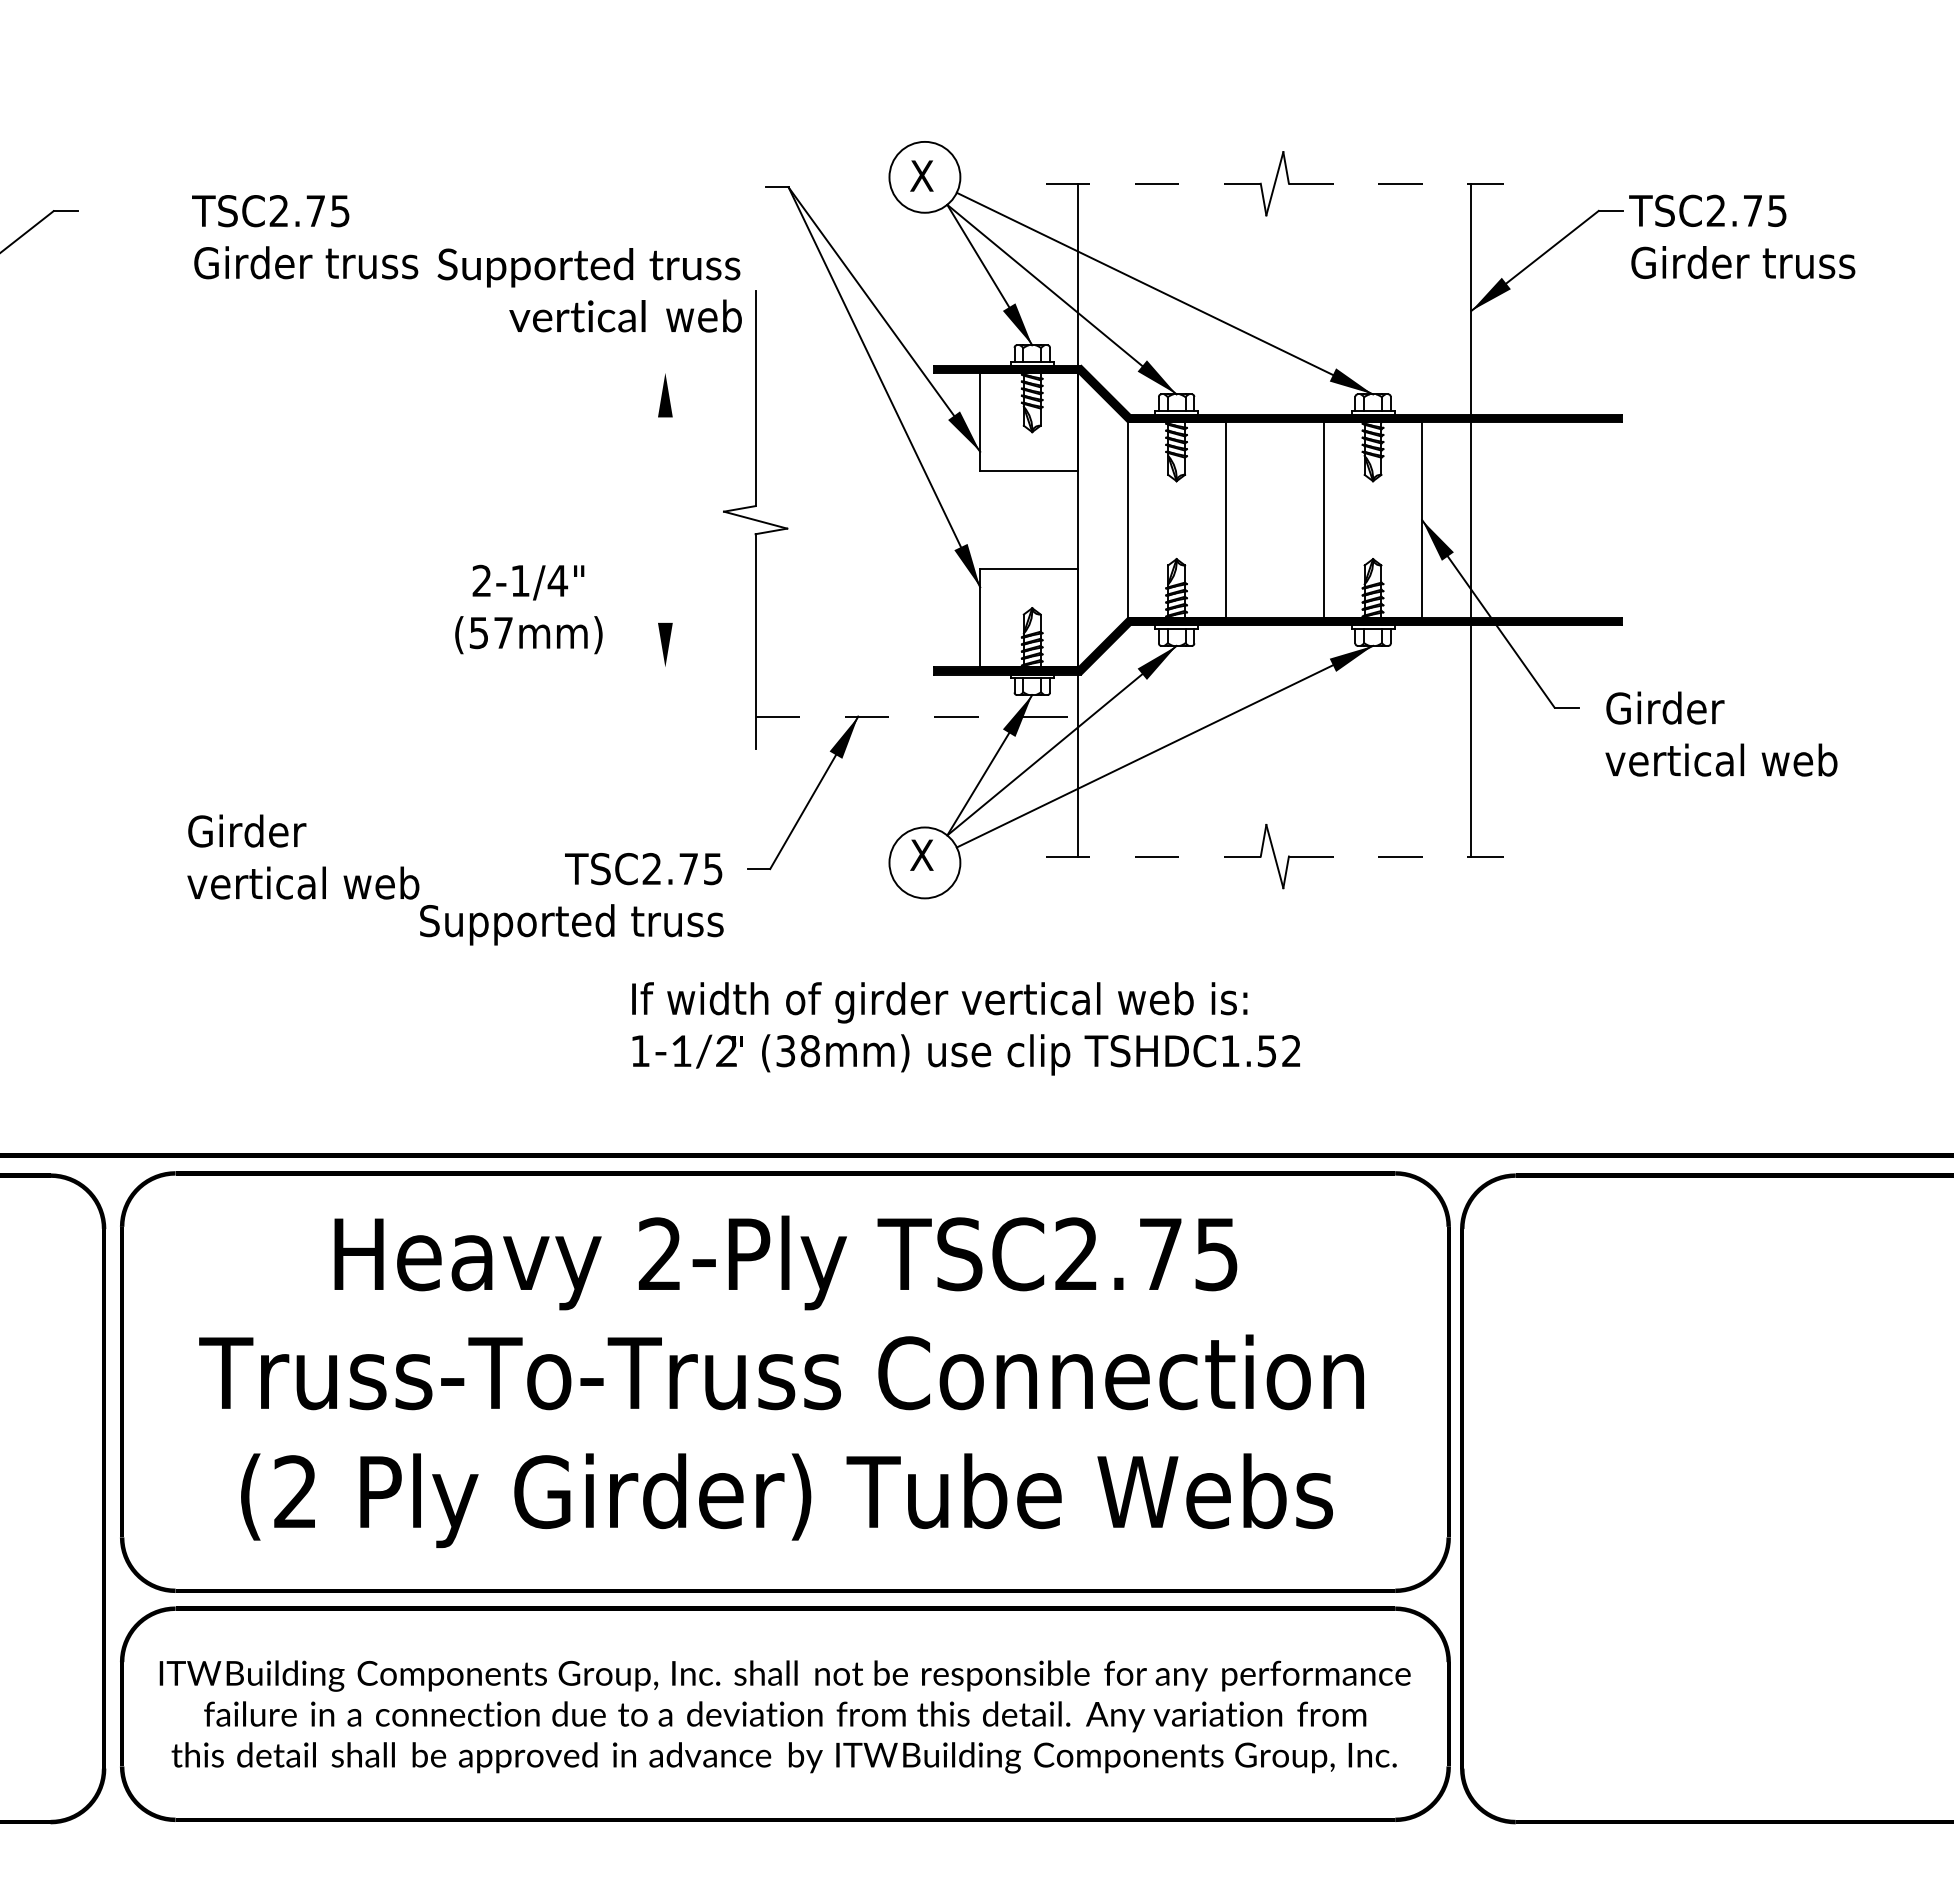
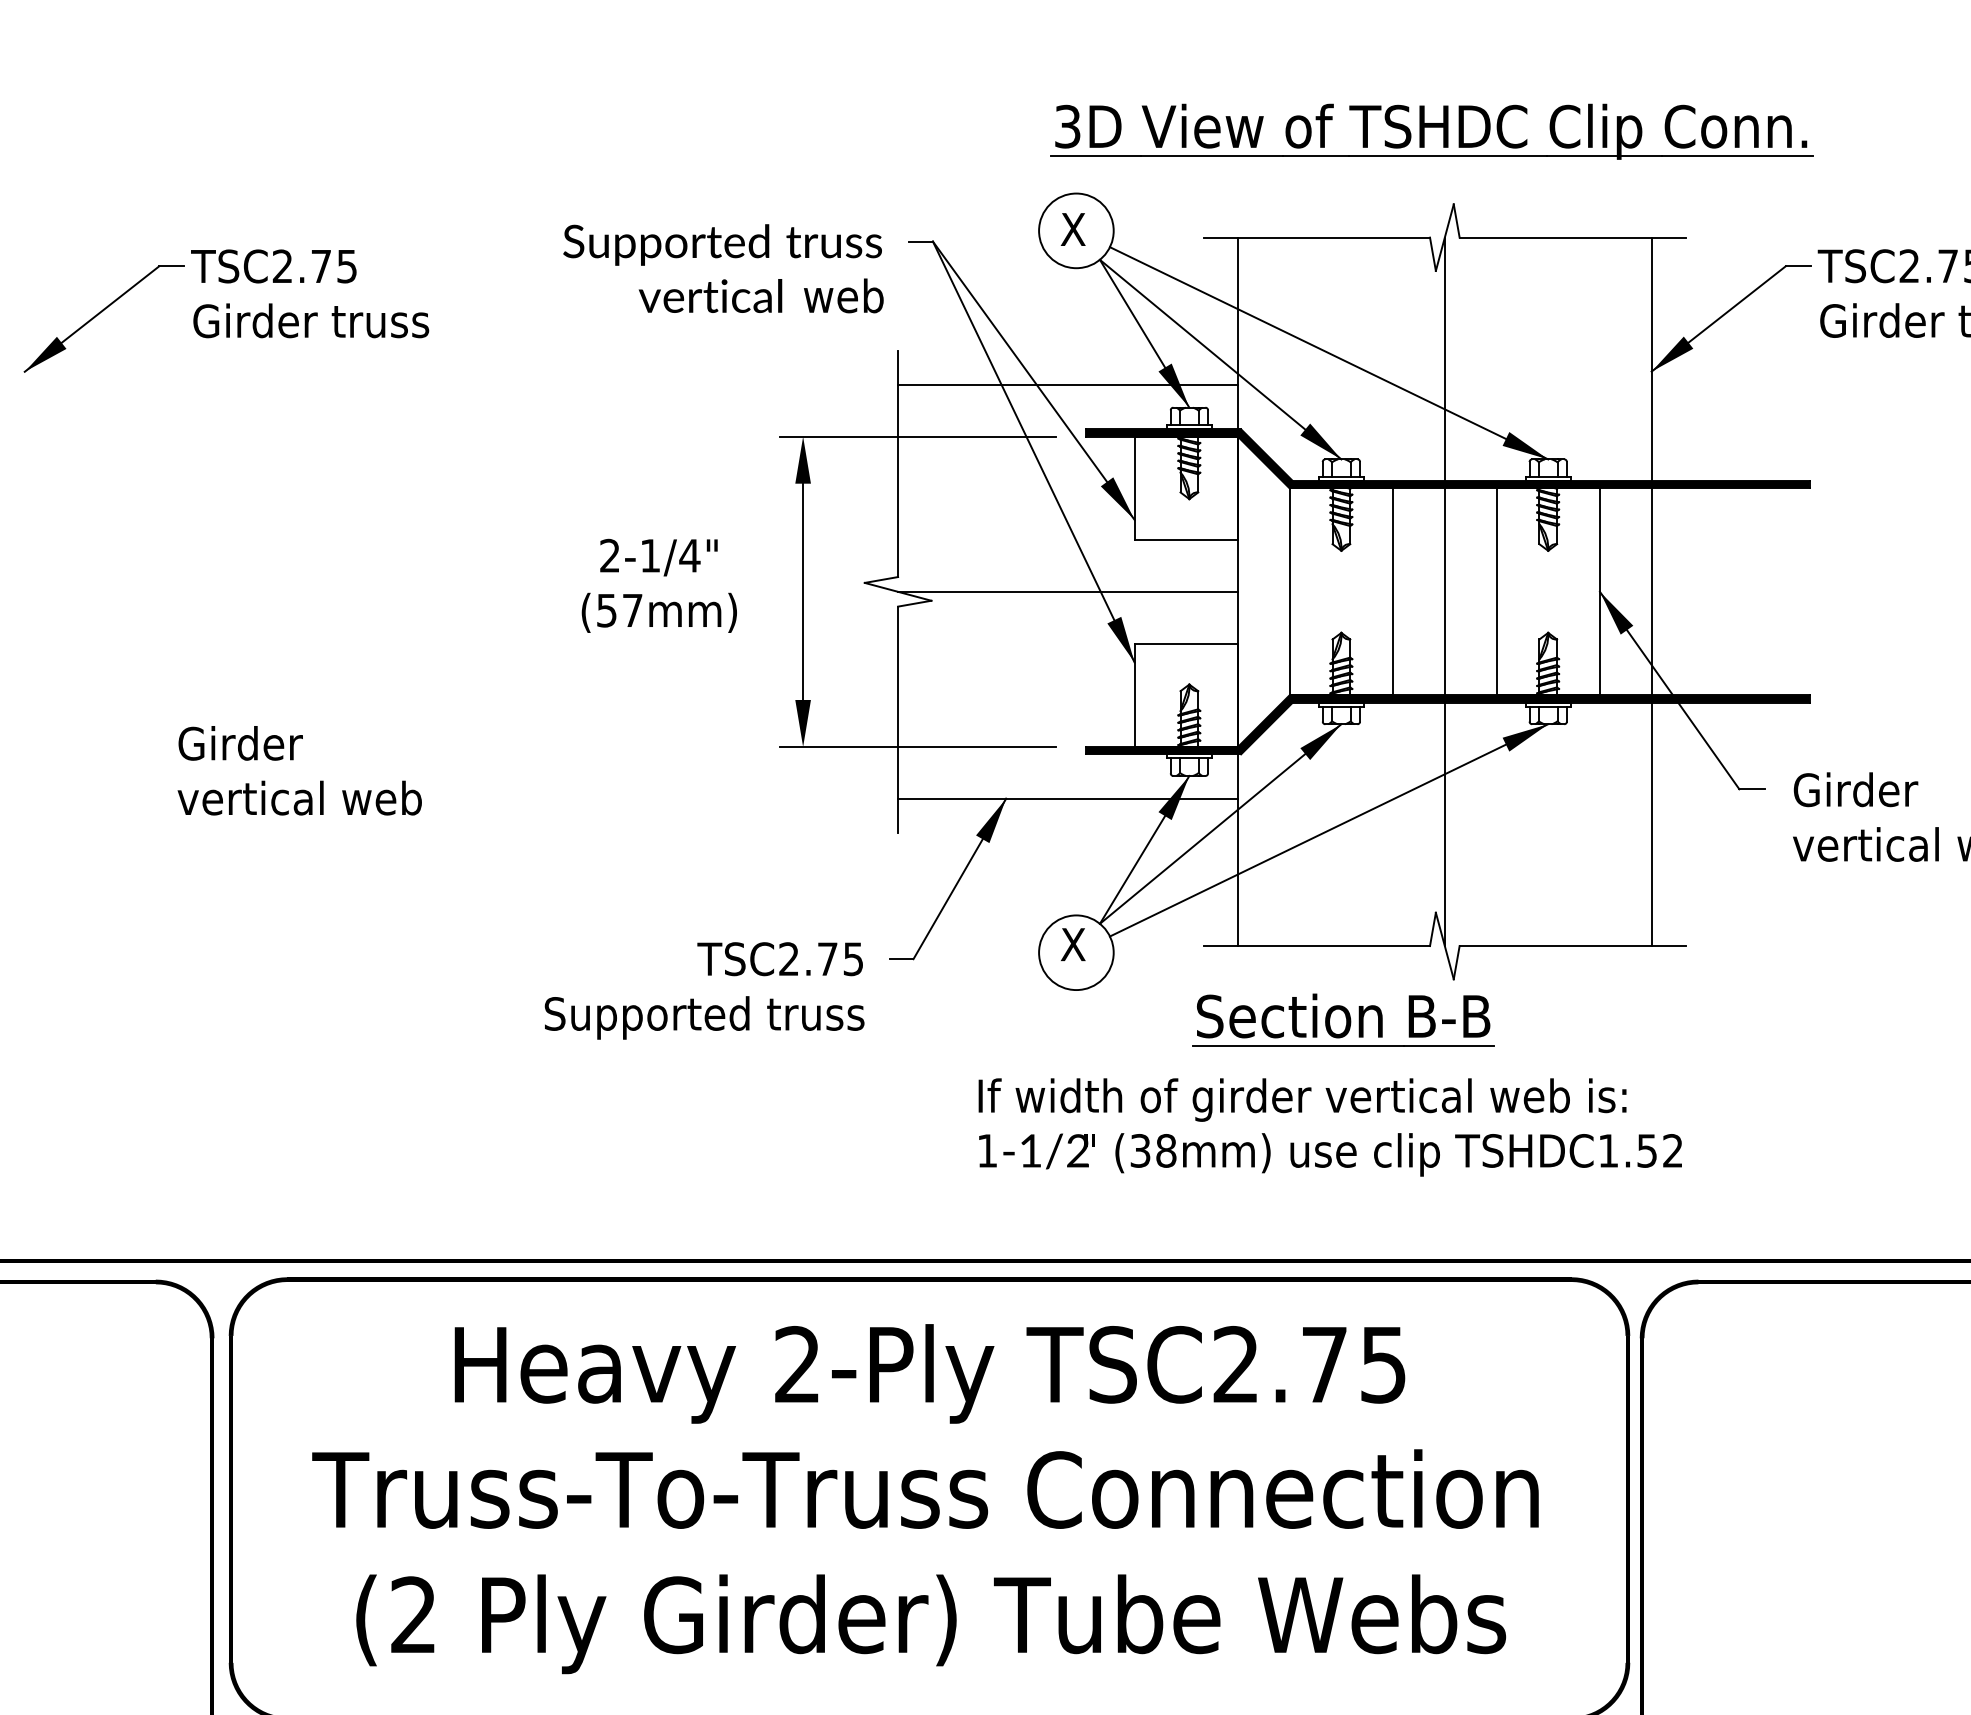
part: (1262, 82) -> (1431, 131), added
line: (1153, 183) -> (1317, 237), dashed -> solid
line: (1396, 183) -> (1572, 237), dashed -> solid
text: (305, 237) -> (310, 294), moved
text: (589, 290) -> (723, 268), moved
line: (916, 323) -> (1067, 384), added
line: (774, 372) -> (917, 436), added
line: (665, 519) -> (803, 591), added
line: (1274, 519) -> (1444, 591), added
line: (916, 520) -> (1067, 592), added
text: (528, 609) -> (658, 585), moved
line: (774, 667) -> (917, 746), added
line: (917, 716) -> (1068, 798), dashed -> solid
text: (303, 856) -> (299, 770), moved
line: (1153, 856) -> (1317, 945), dashed -> solid
line: (1396, 856) -> (1572, 945), dashed -> solid
part: (1178, 926) -> (1343, 1019), added
text: (965, 1028) -> (1329, 1127), moved

